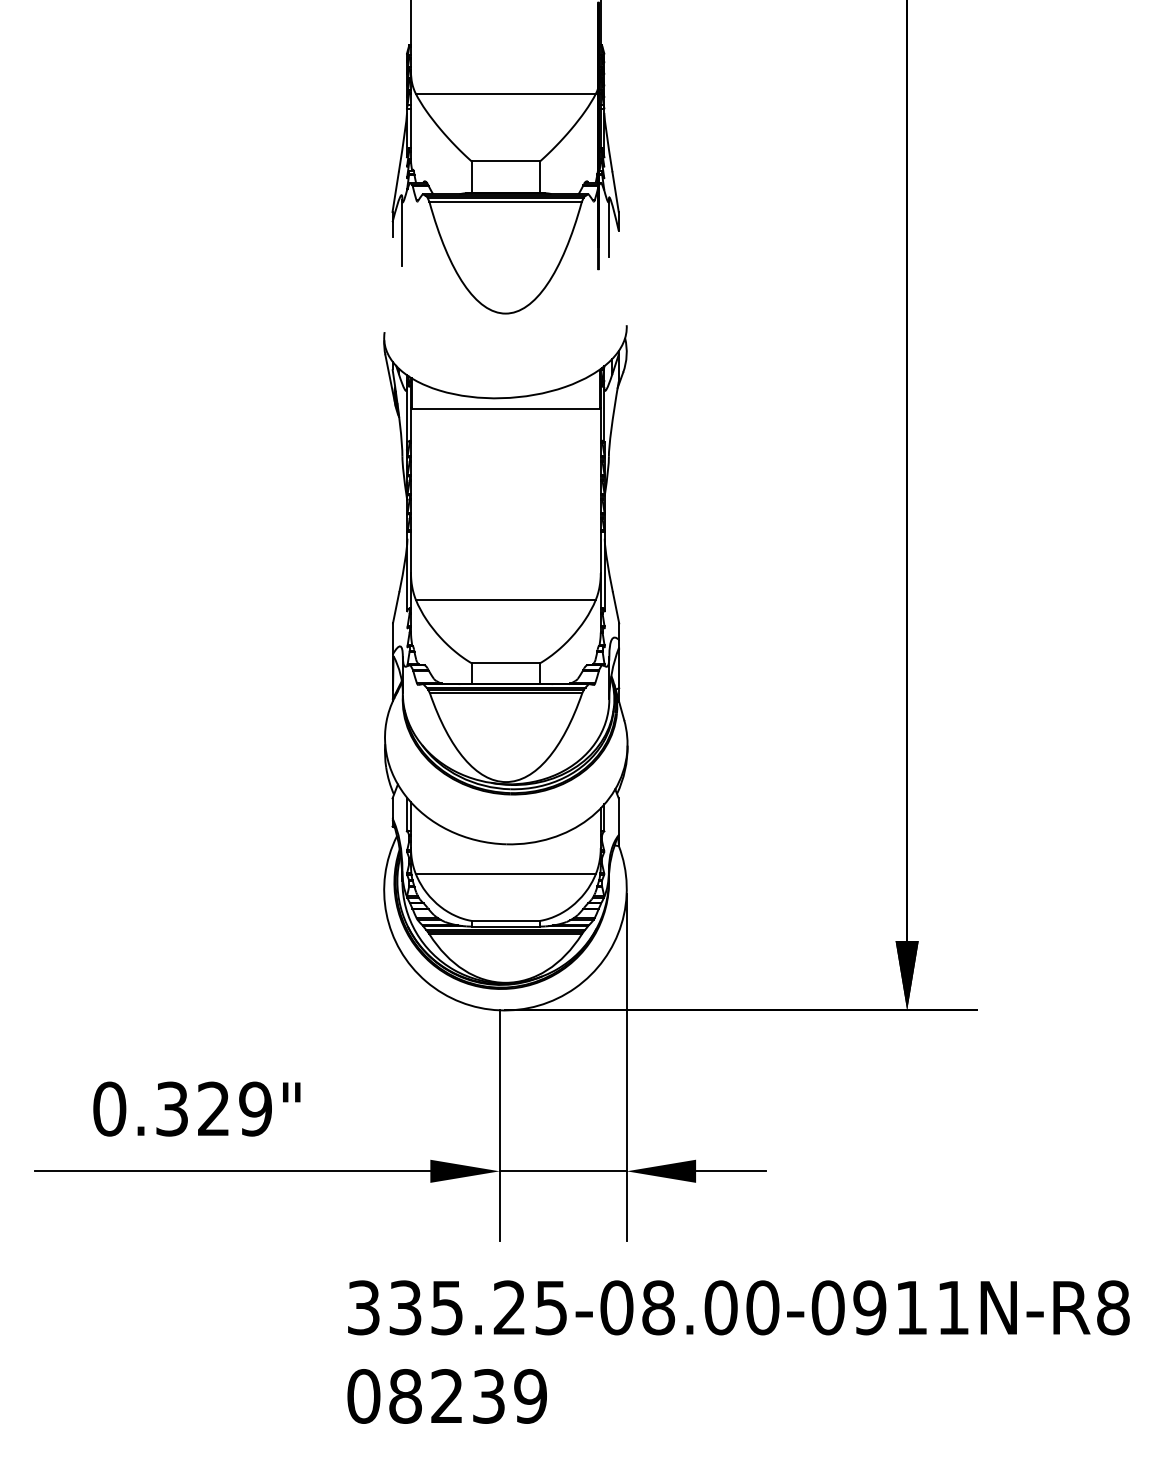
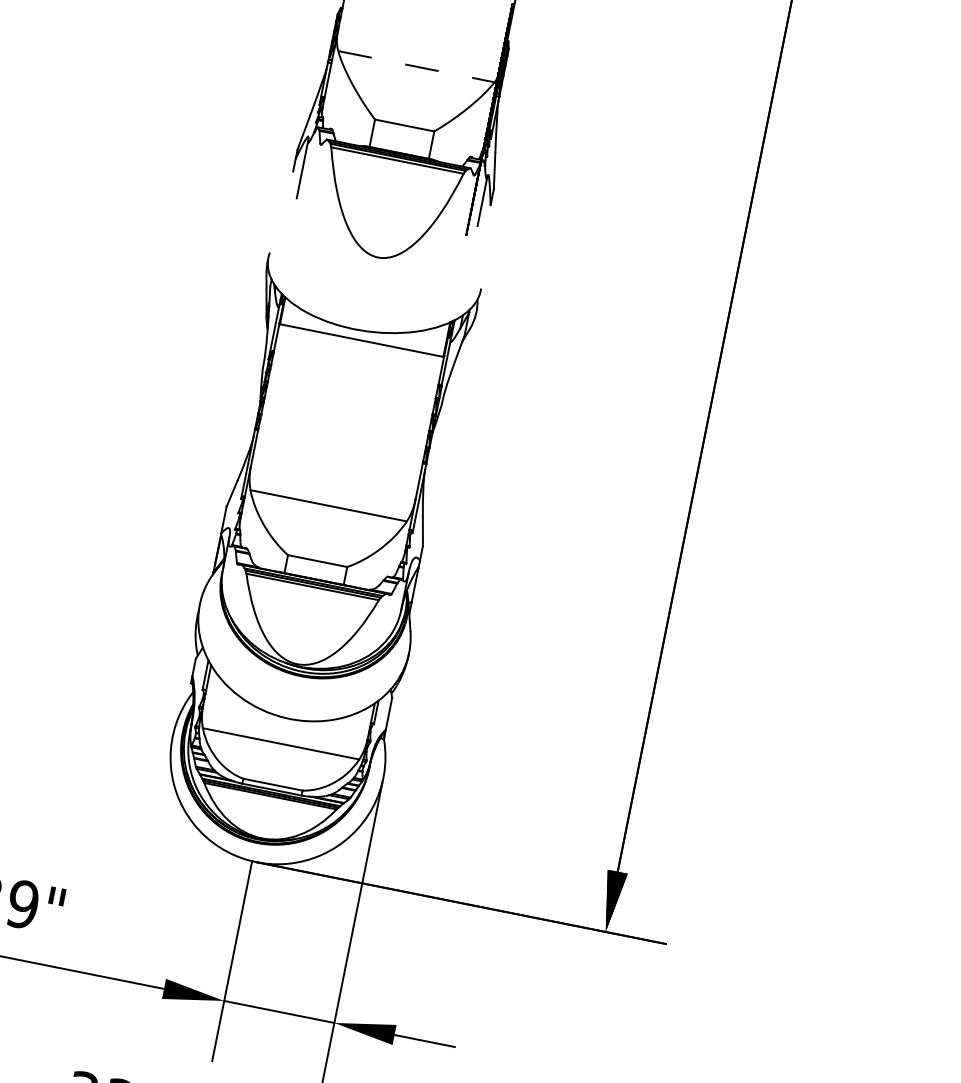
line: (506, 93) -> (417, 66), solid -> dashed

